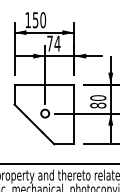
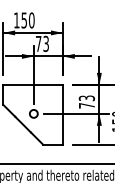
text: (57, 43) -> (46, 43), 74 -> 73
text: (98, 101) -> (87, 101), 80 -> 73

